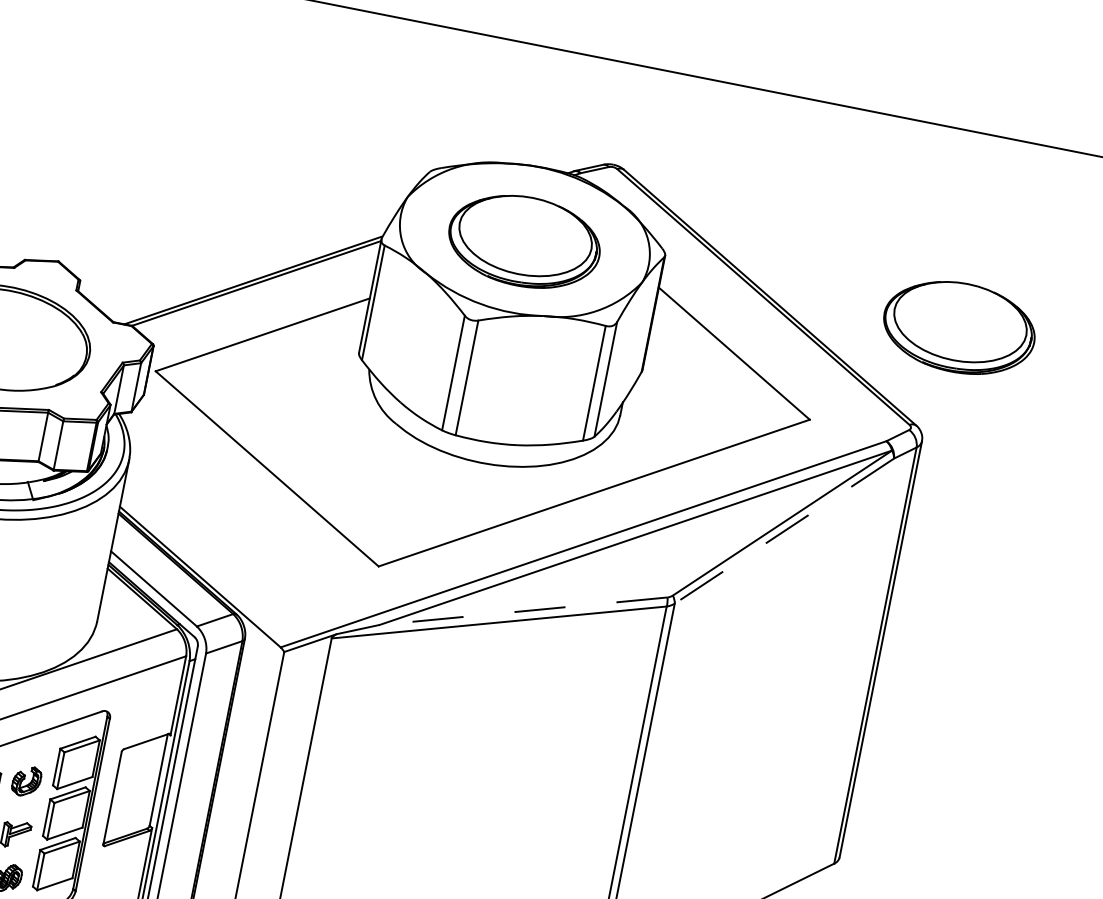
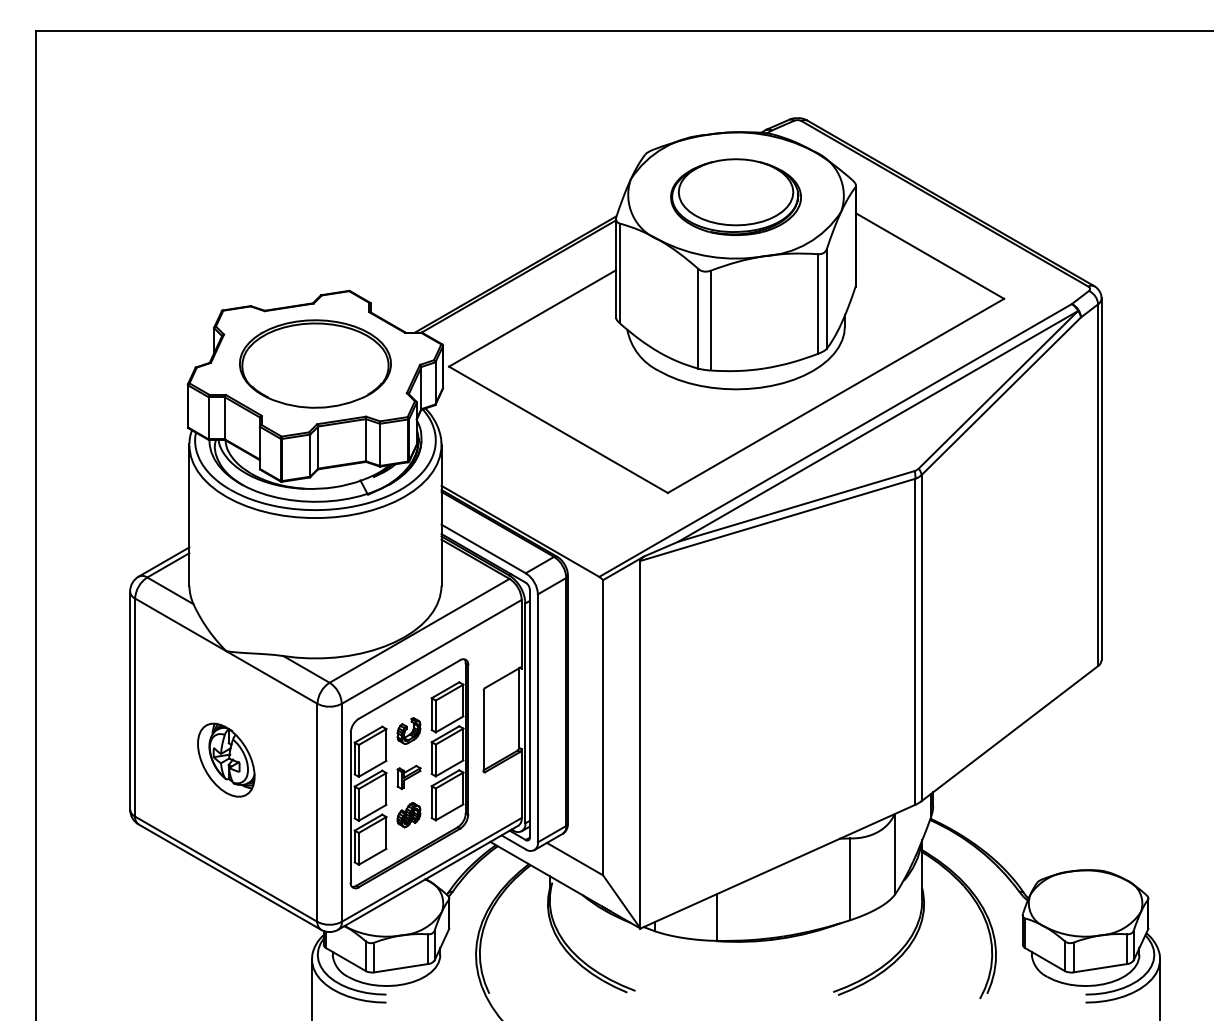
part: (958, 326) -> (1113, 196), removed
line: (783, 531) -> (1000, 396), dashed -> solid
line: (522, 611) -> (795, 506), dashed -> solid

